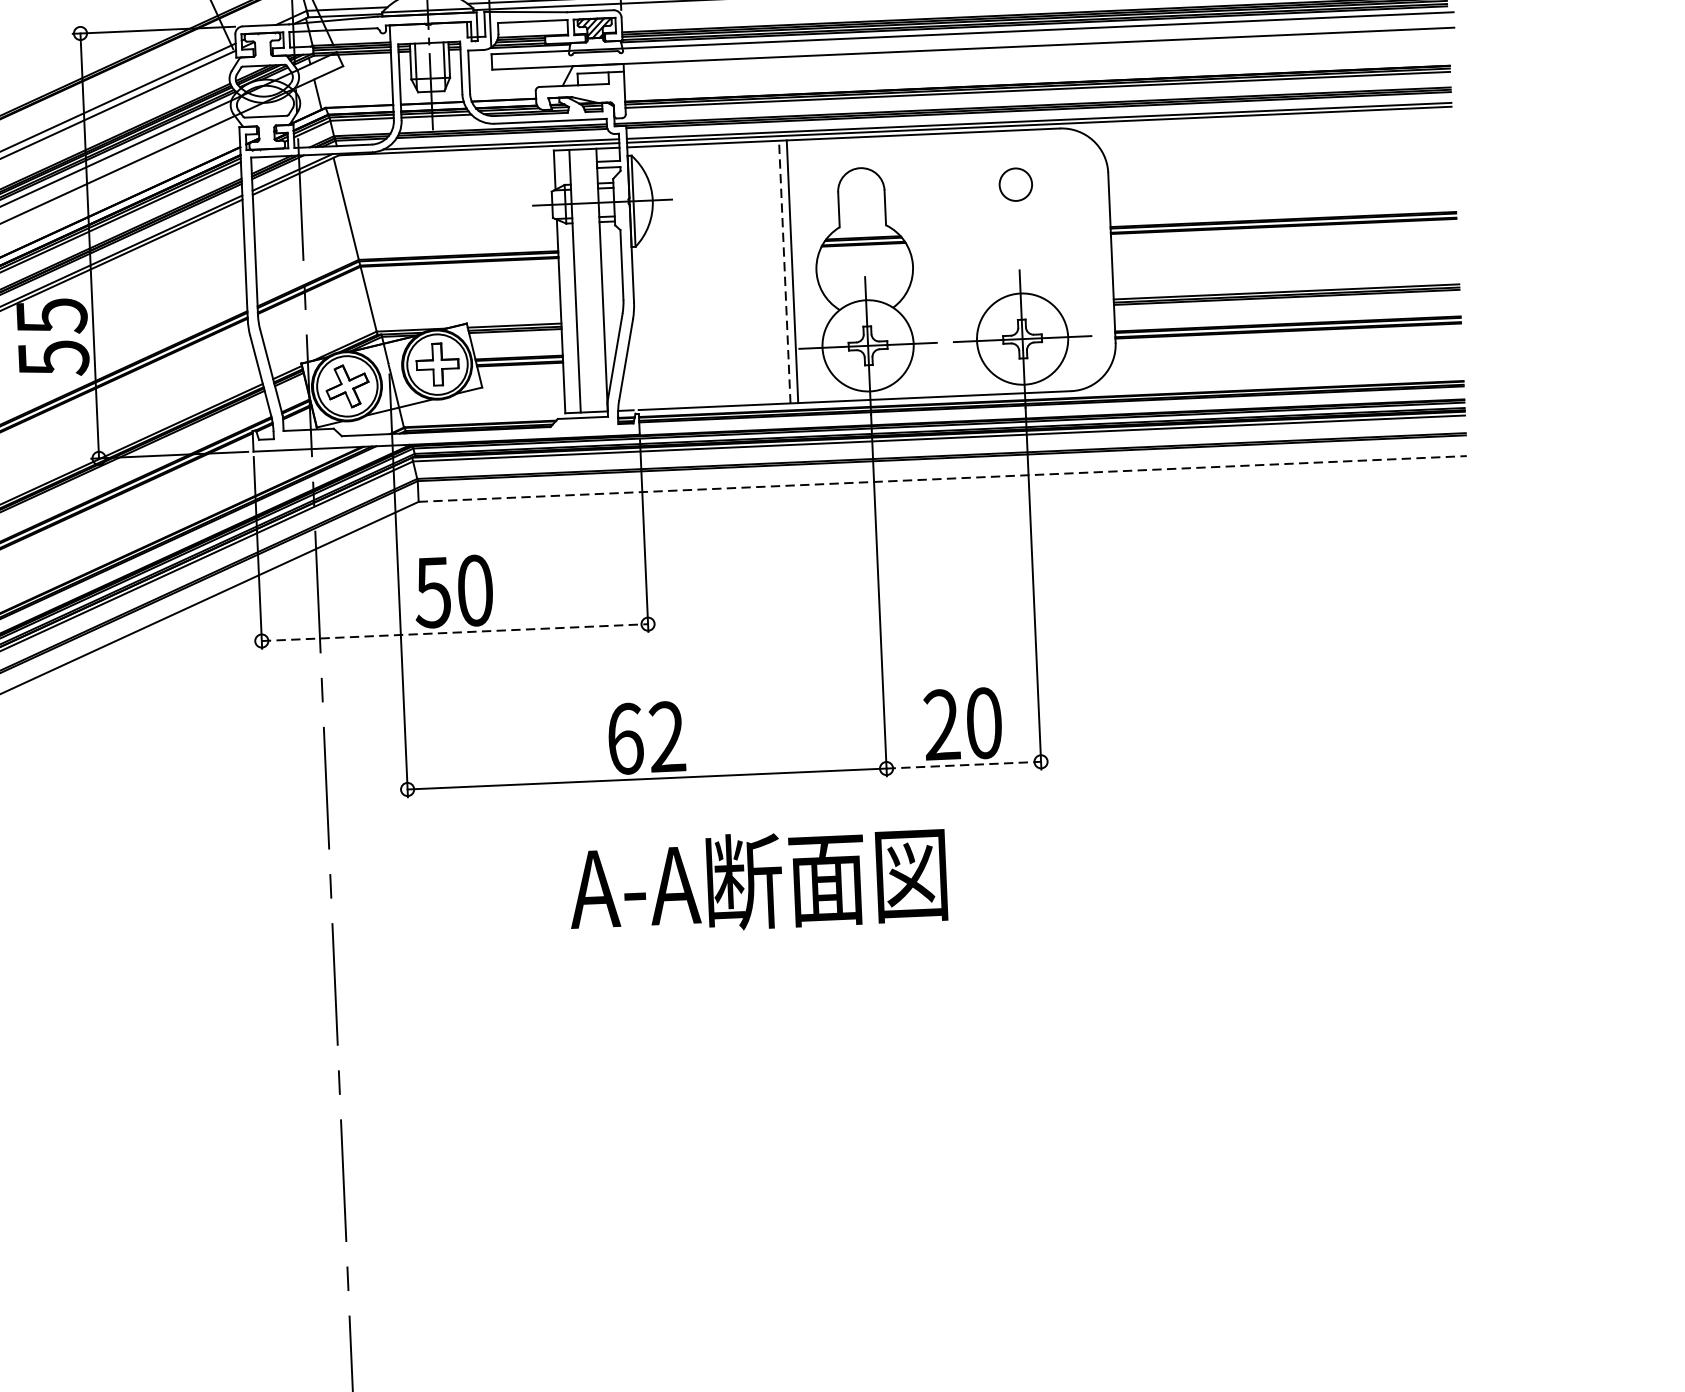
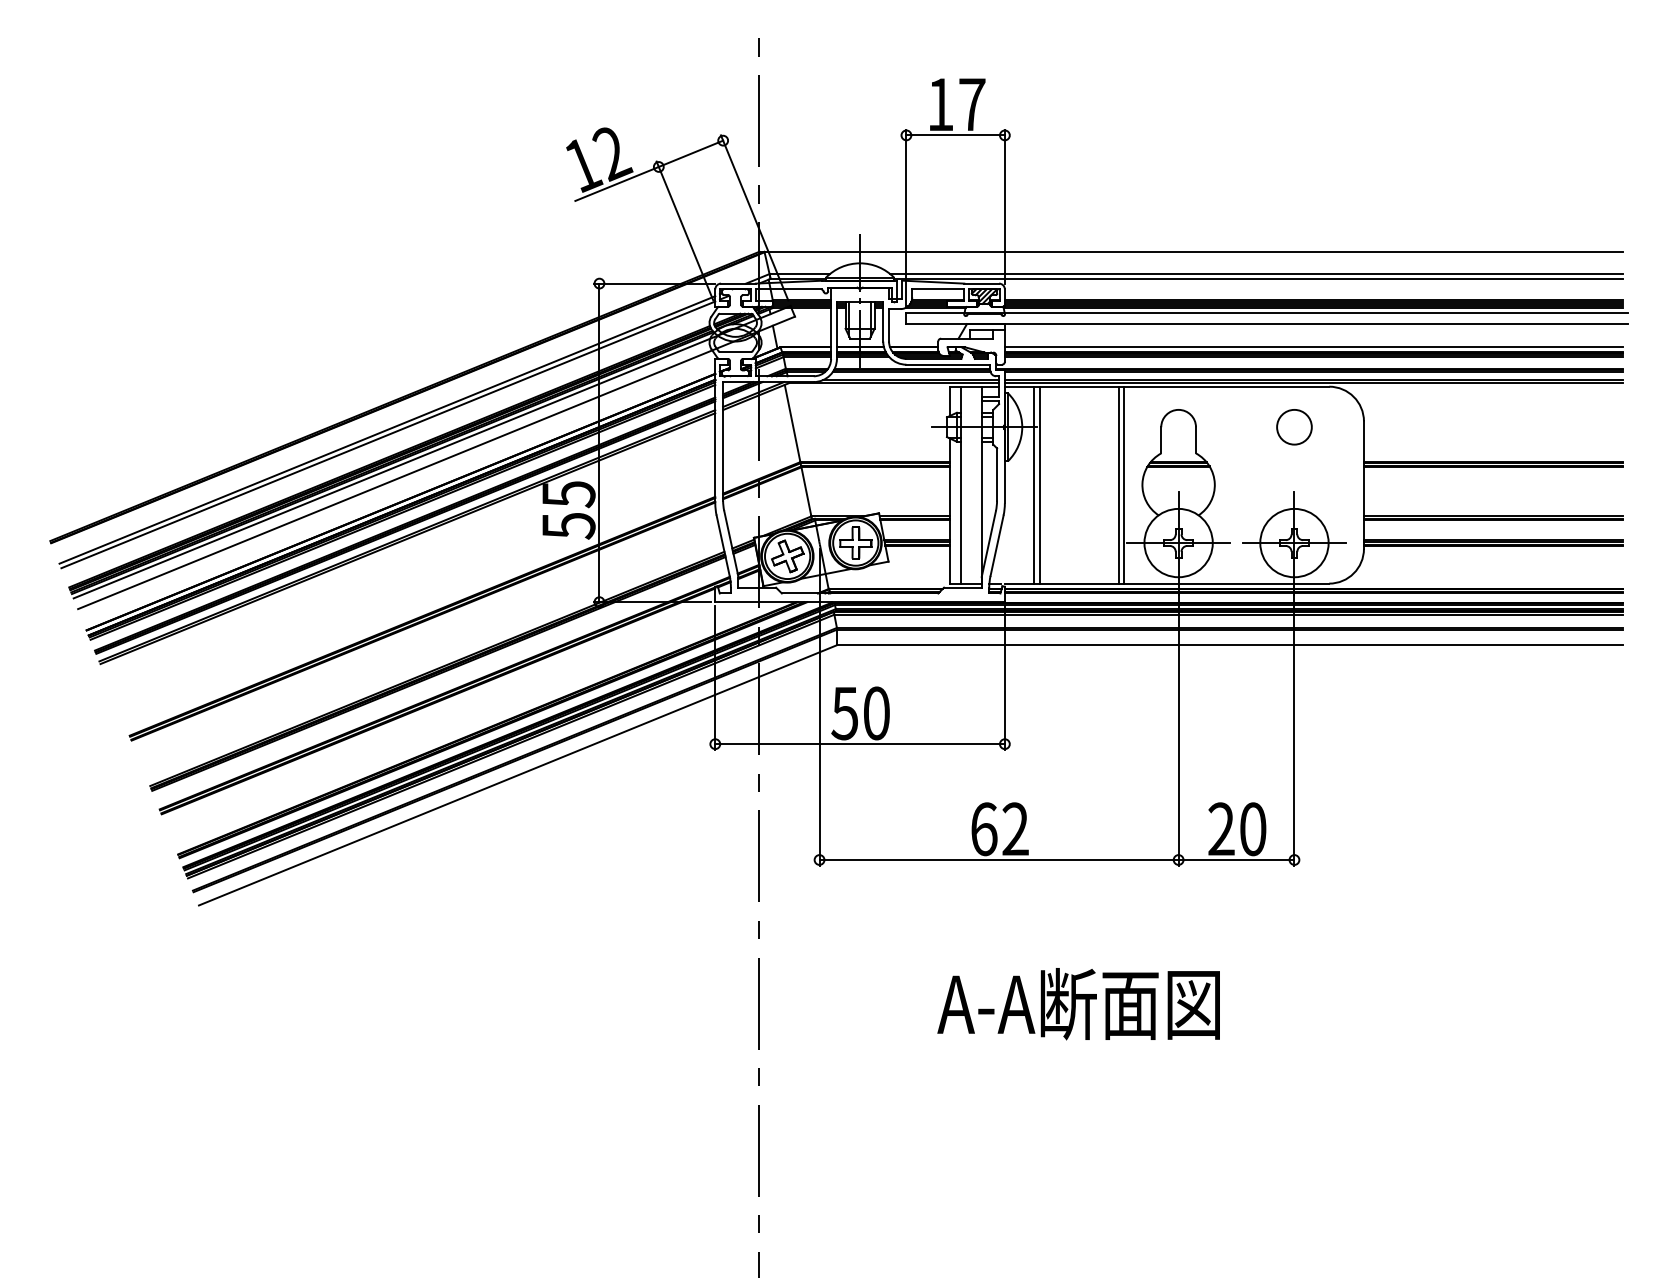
line: (1036, 77) -> (1313, 347), added
circle: (1015, 184) -> (1294, 427), size x1.43
line: (784, 271) -> (1118, 484), dashed -> solid
line: (679, 275) -> (1039, 484), added
line: (671, 276) -> (1033, 484), added
line: (943, 479) -> (1230, 645), dashed -> solid
line: (455, 633) -> (860, 744), dashed -> solid
line: (963, 765) -> (1236, 860), dashed -> solid
text: (757, 881) -> (1078, 1004), moved

